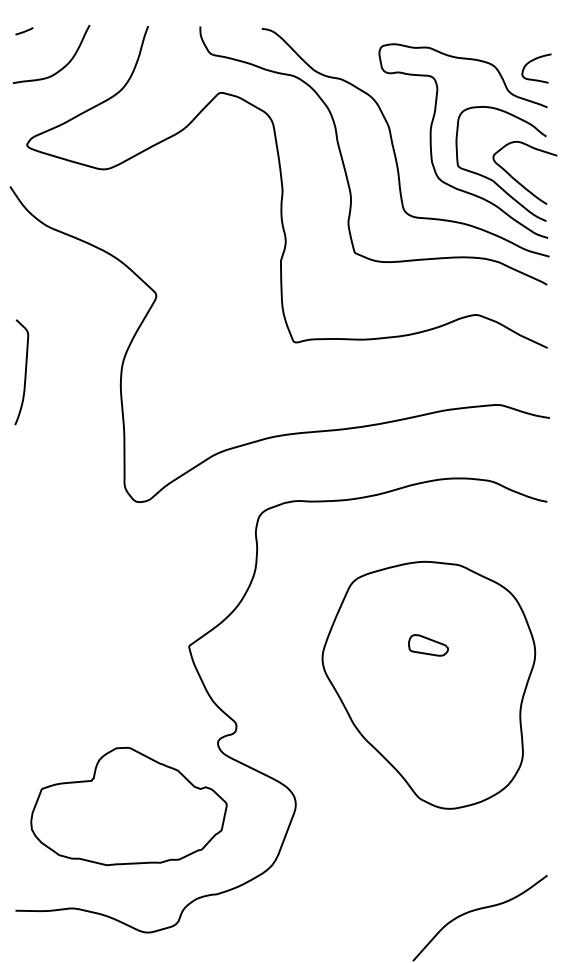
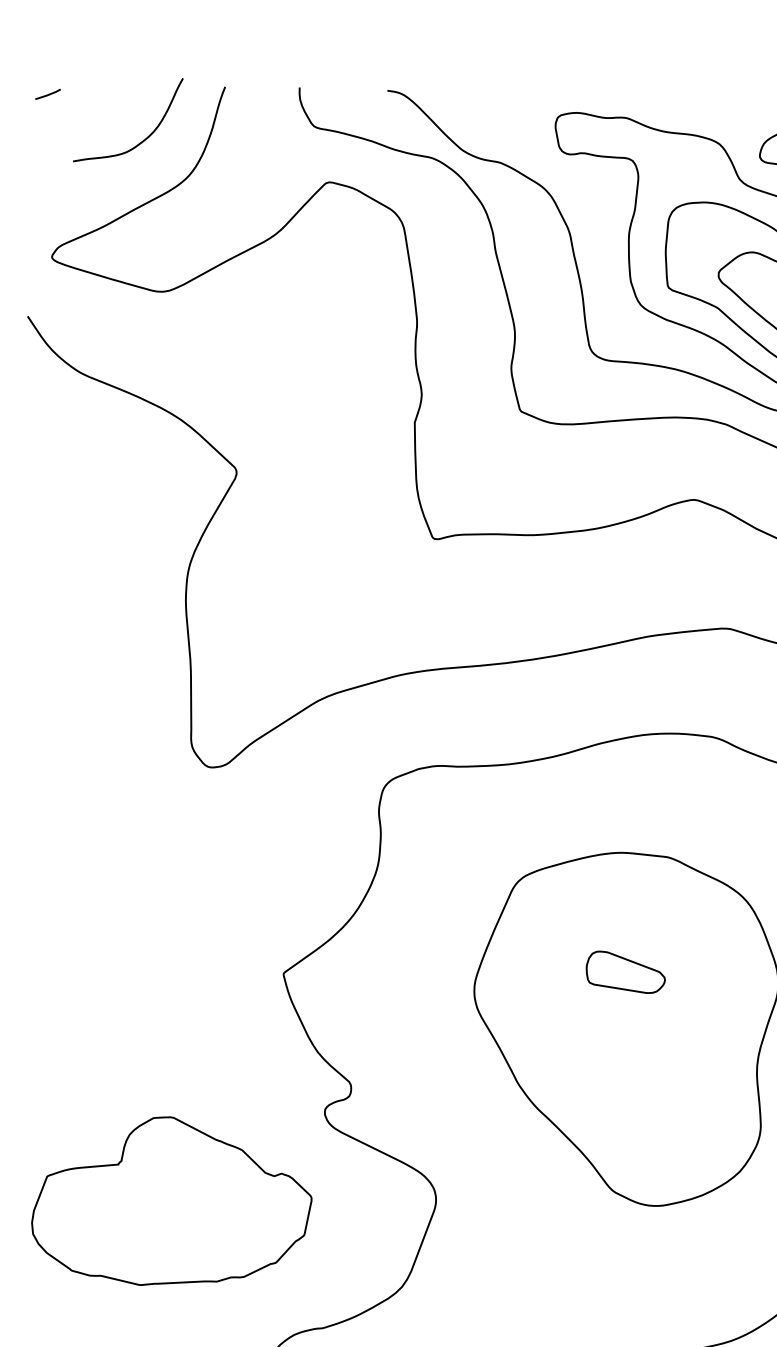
curve: (64, 65) -> (146, 136), moved
curve: (24, 372) -> (48, 582), removed
part: (428, 645) -> (625, 972), size x1.4
part: (128, 806) -> (171, 1201), moved

